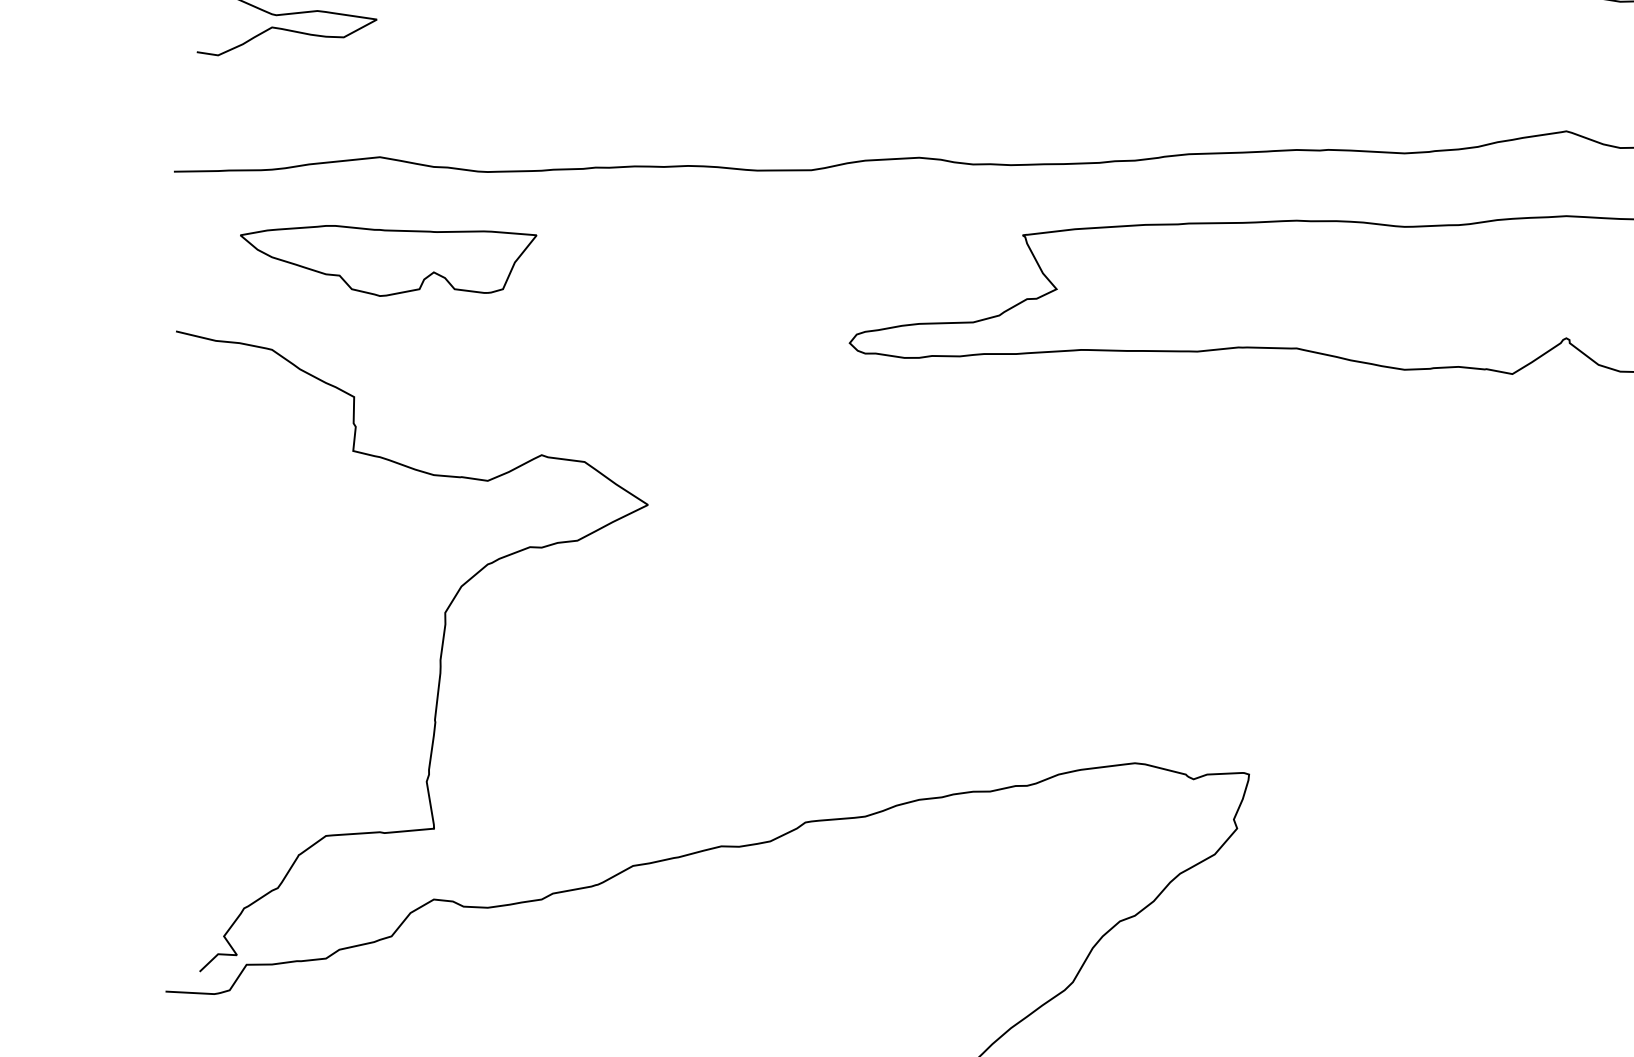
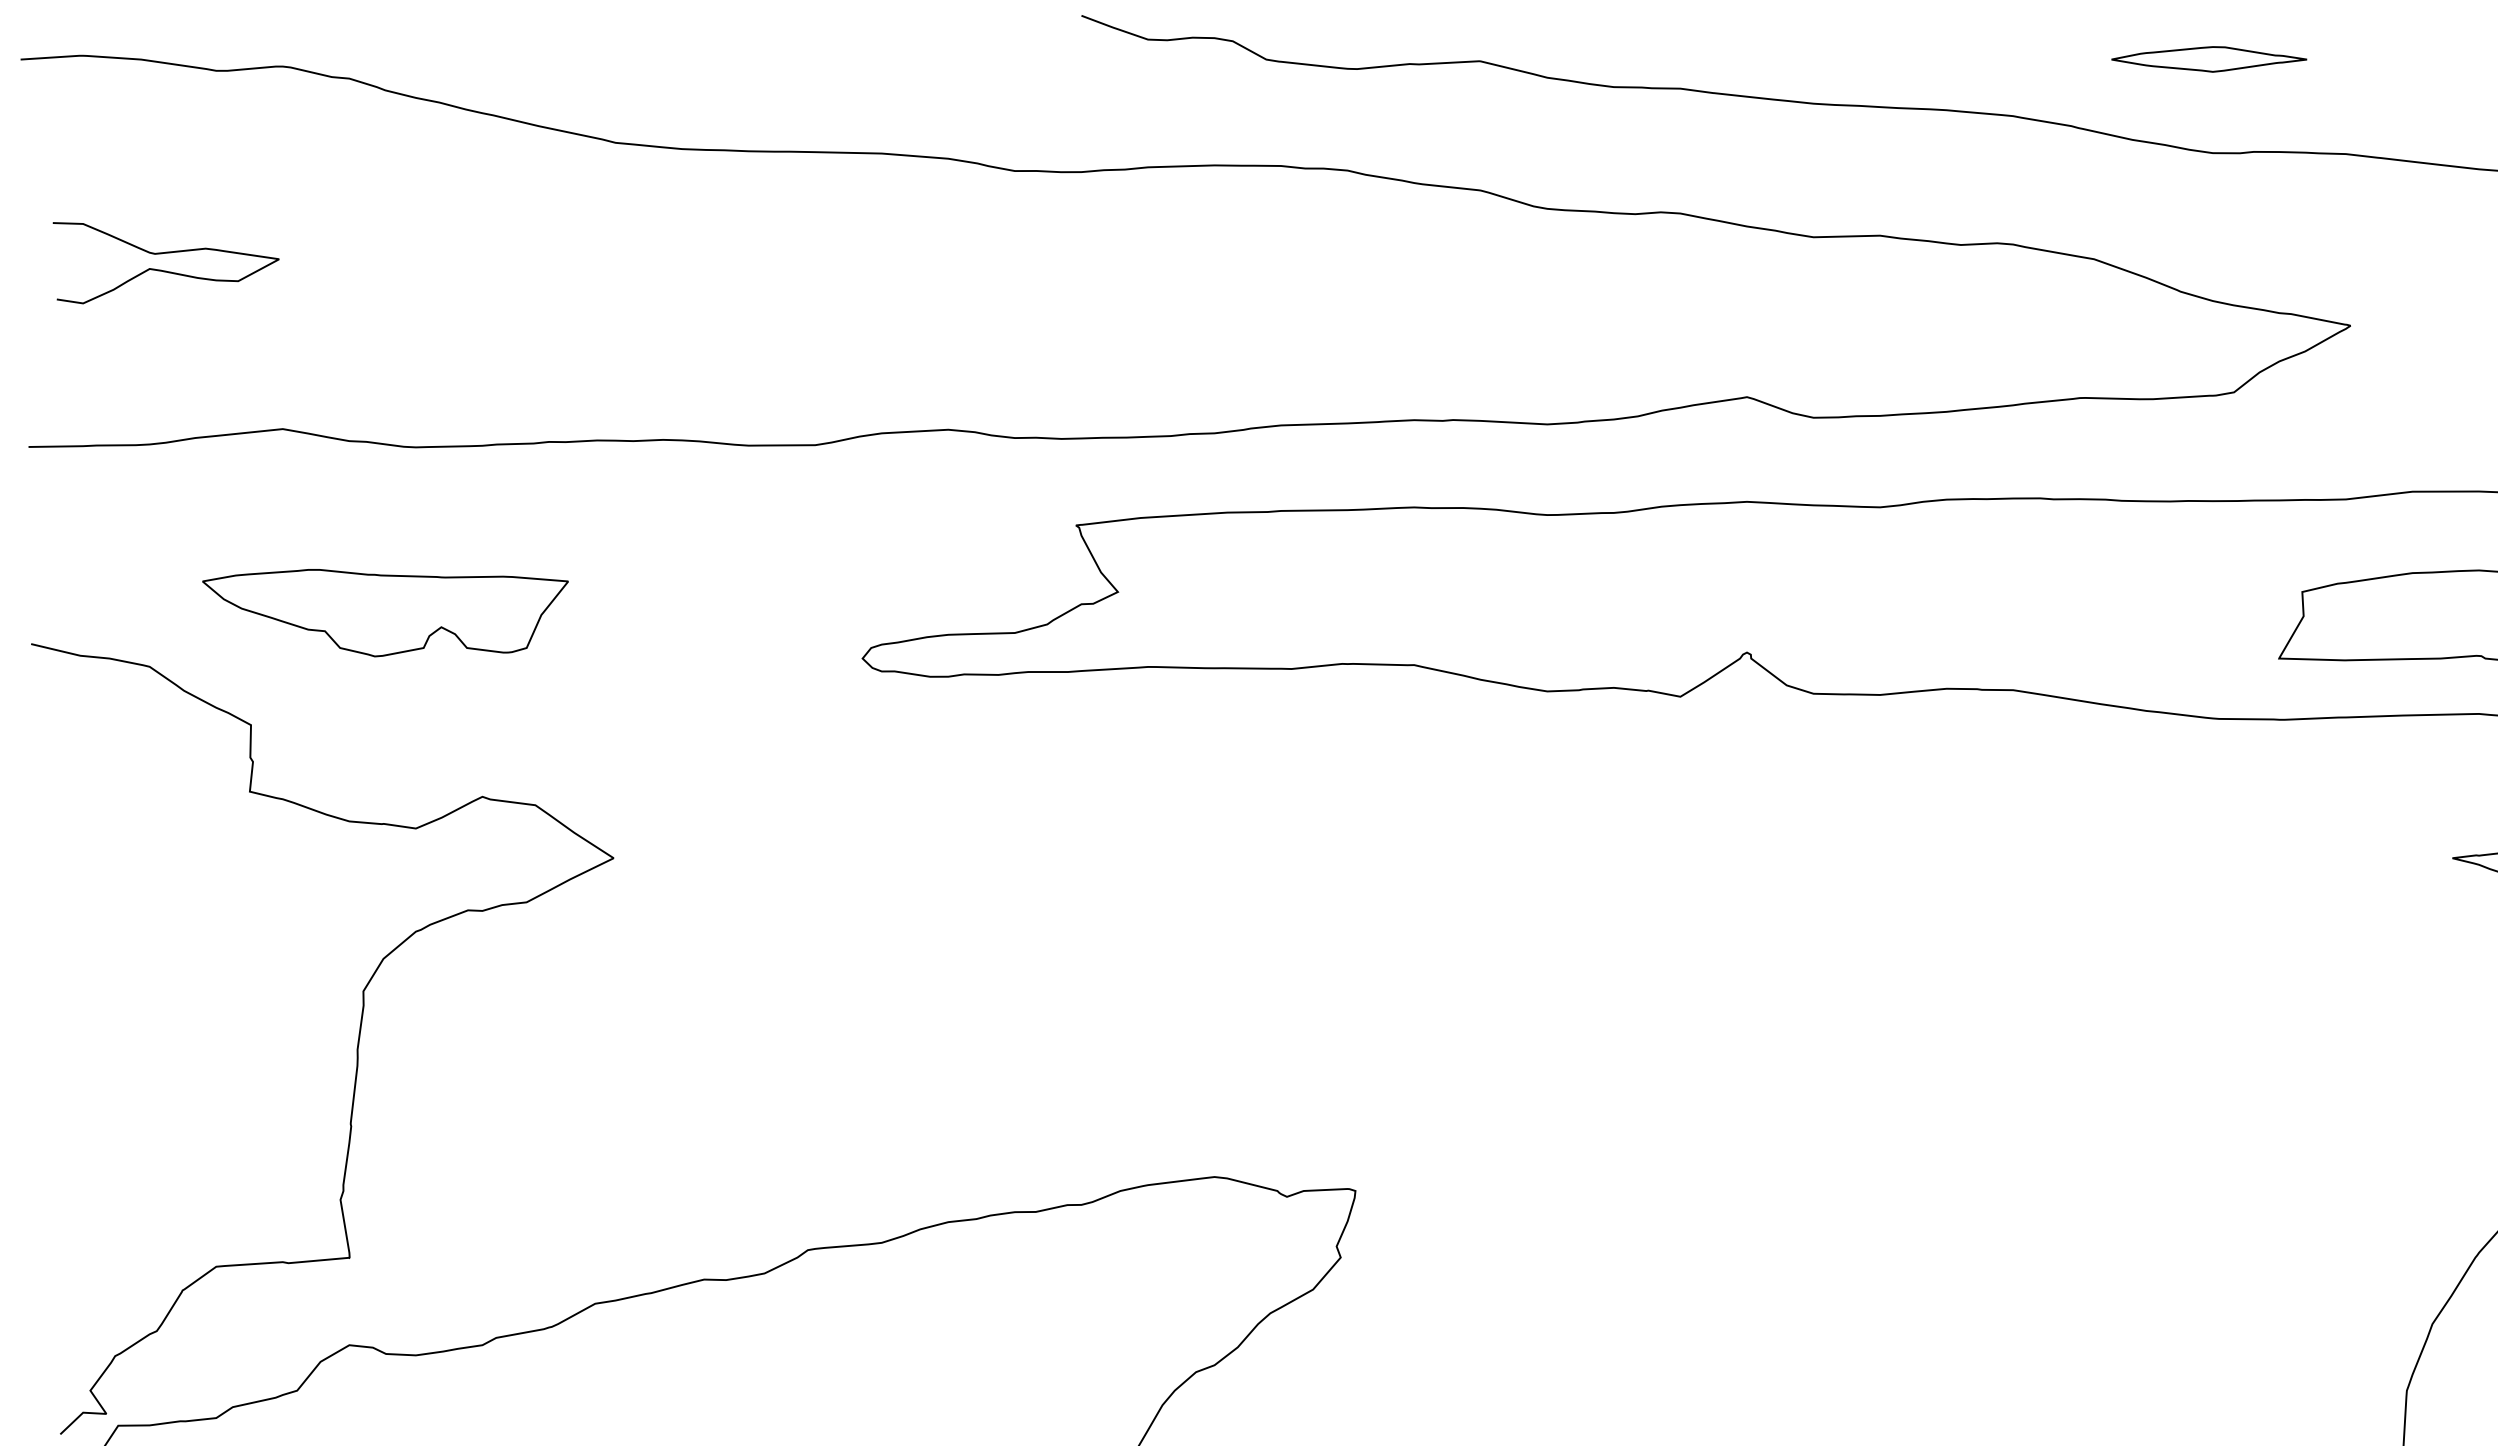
part: (388, 261) -> (385, 613), moved

